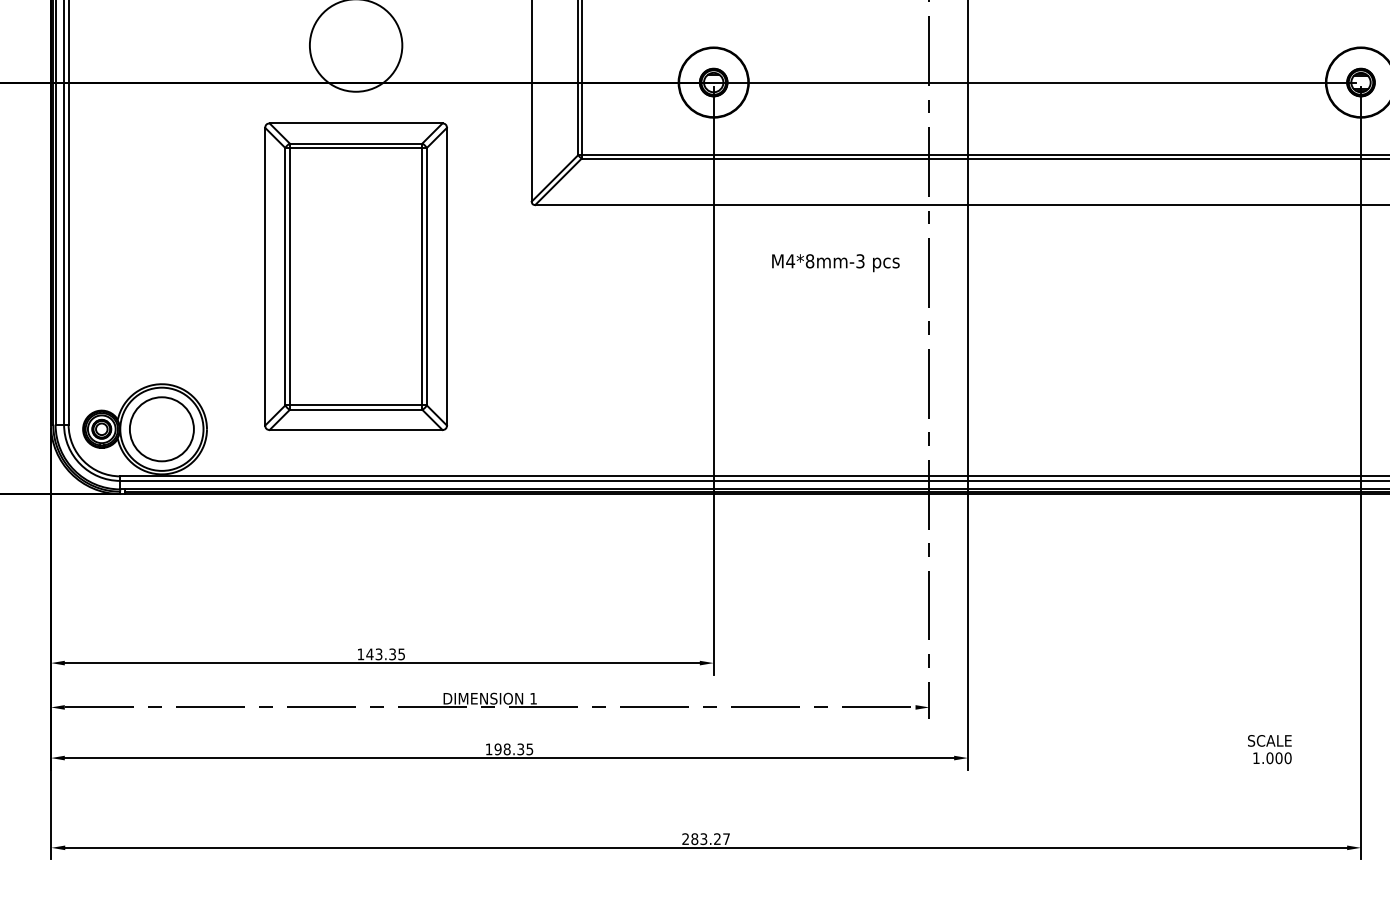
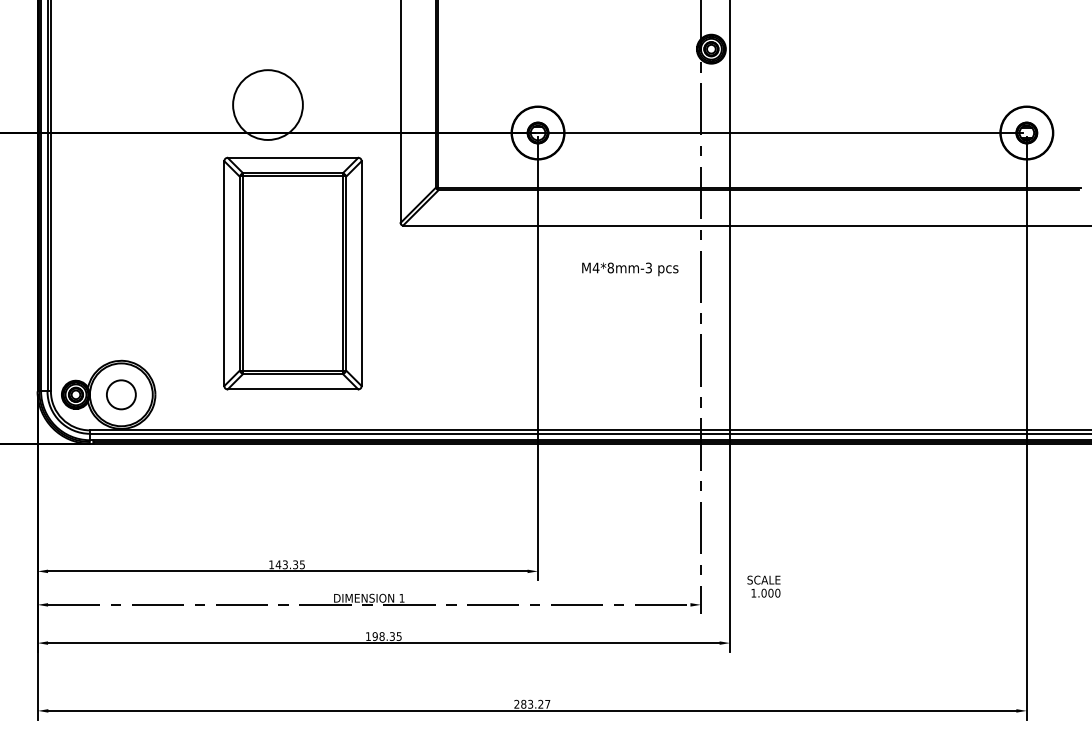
part: (355, 276) -> (292, 273), moved
circle: (162, 428) -> (121, 394), size x0.6
text: (1269, 749) -> (763, 586), moved

